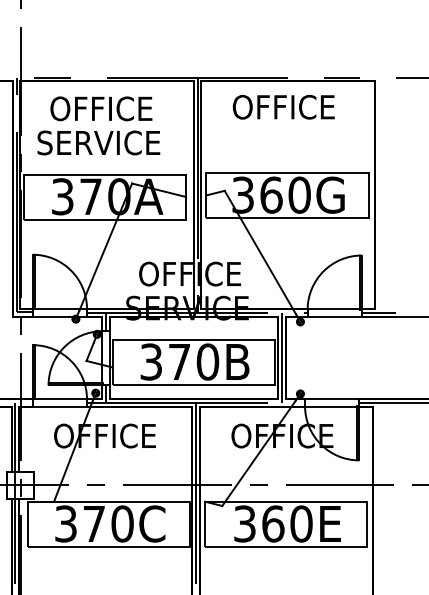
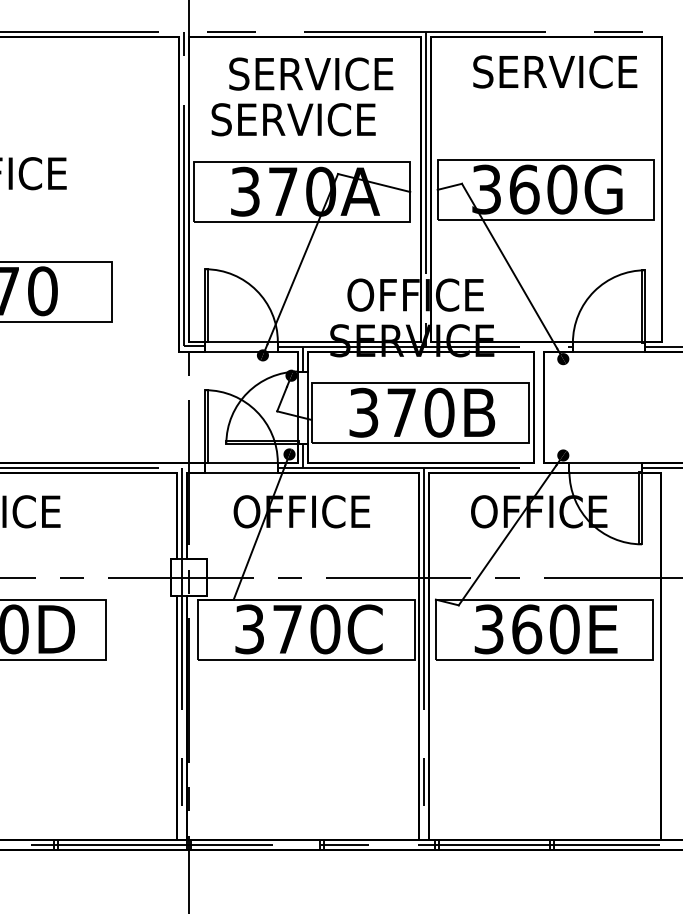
text: (293, 106) -> (554, 71), OFFICE -> SERVICE
text: (111, 108) -> (310, 73), OFFICE -> SERVICE
line: (281, 357) -> (538, 406), removed

